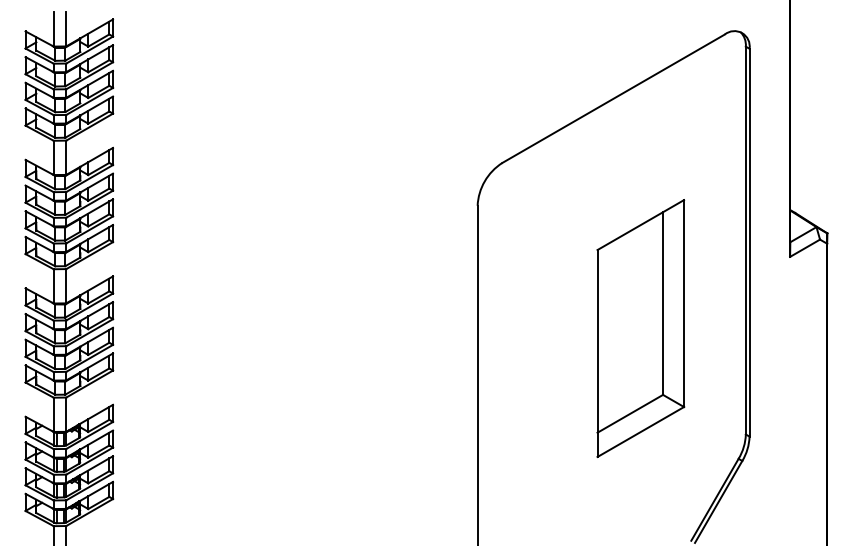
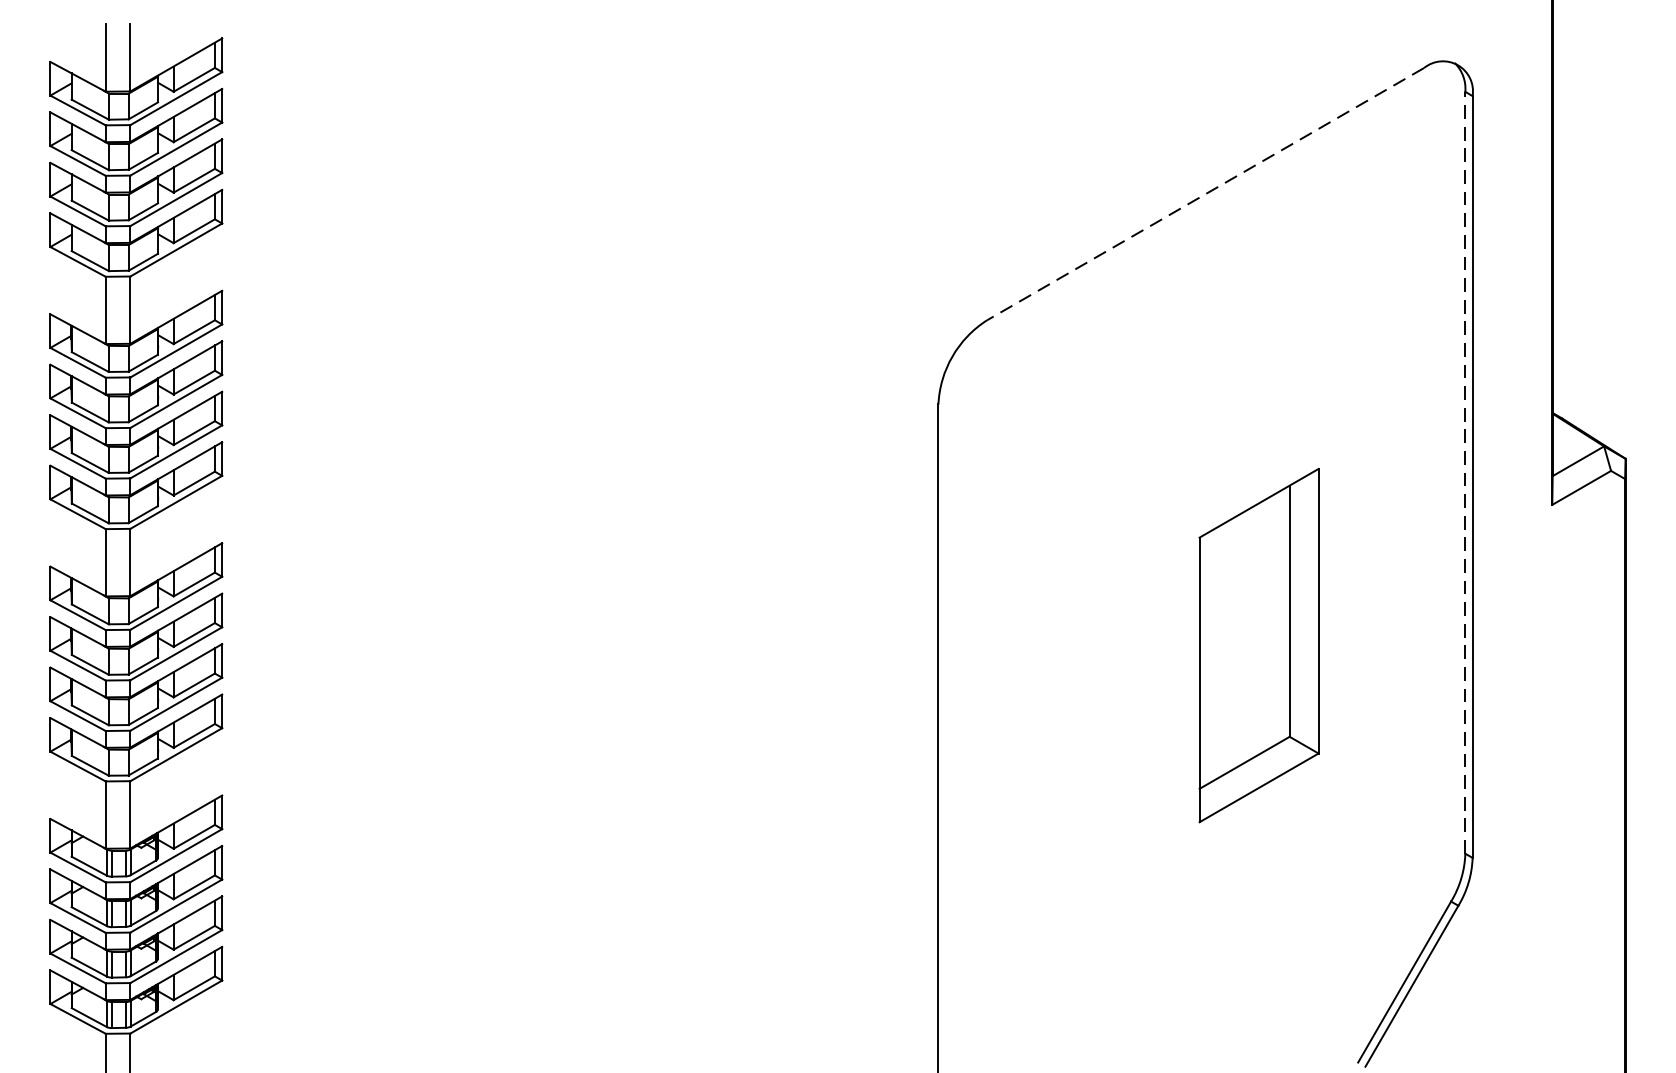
line: (613, 99) -> (1205, 195), solid -> dashed
line: (745, 240) -> (1464, 472), solid -> dashed
part: (640, 328) -> (1258, 645), size x0.7

